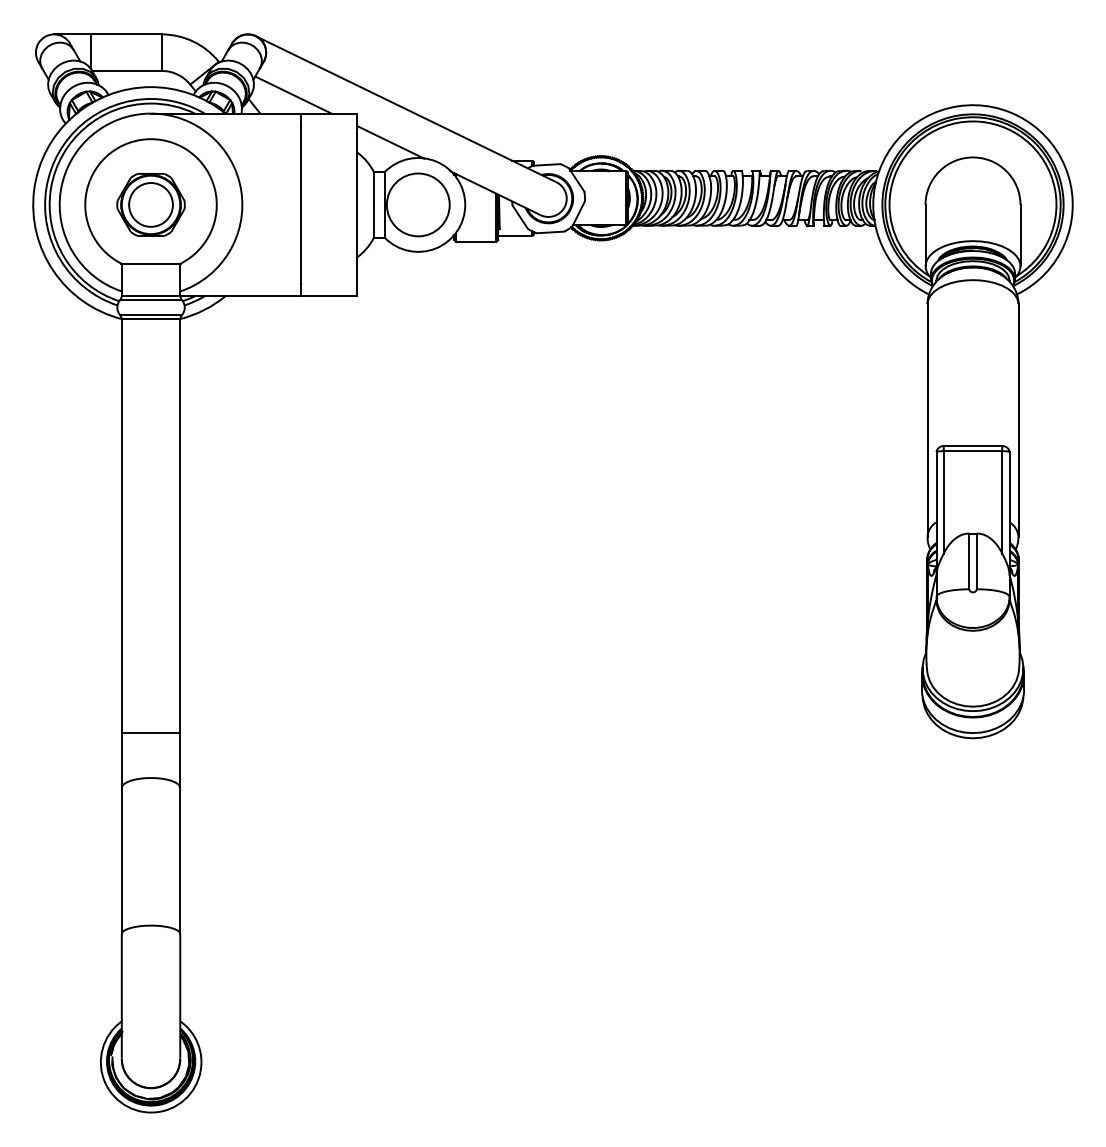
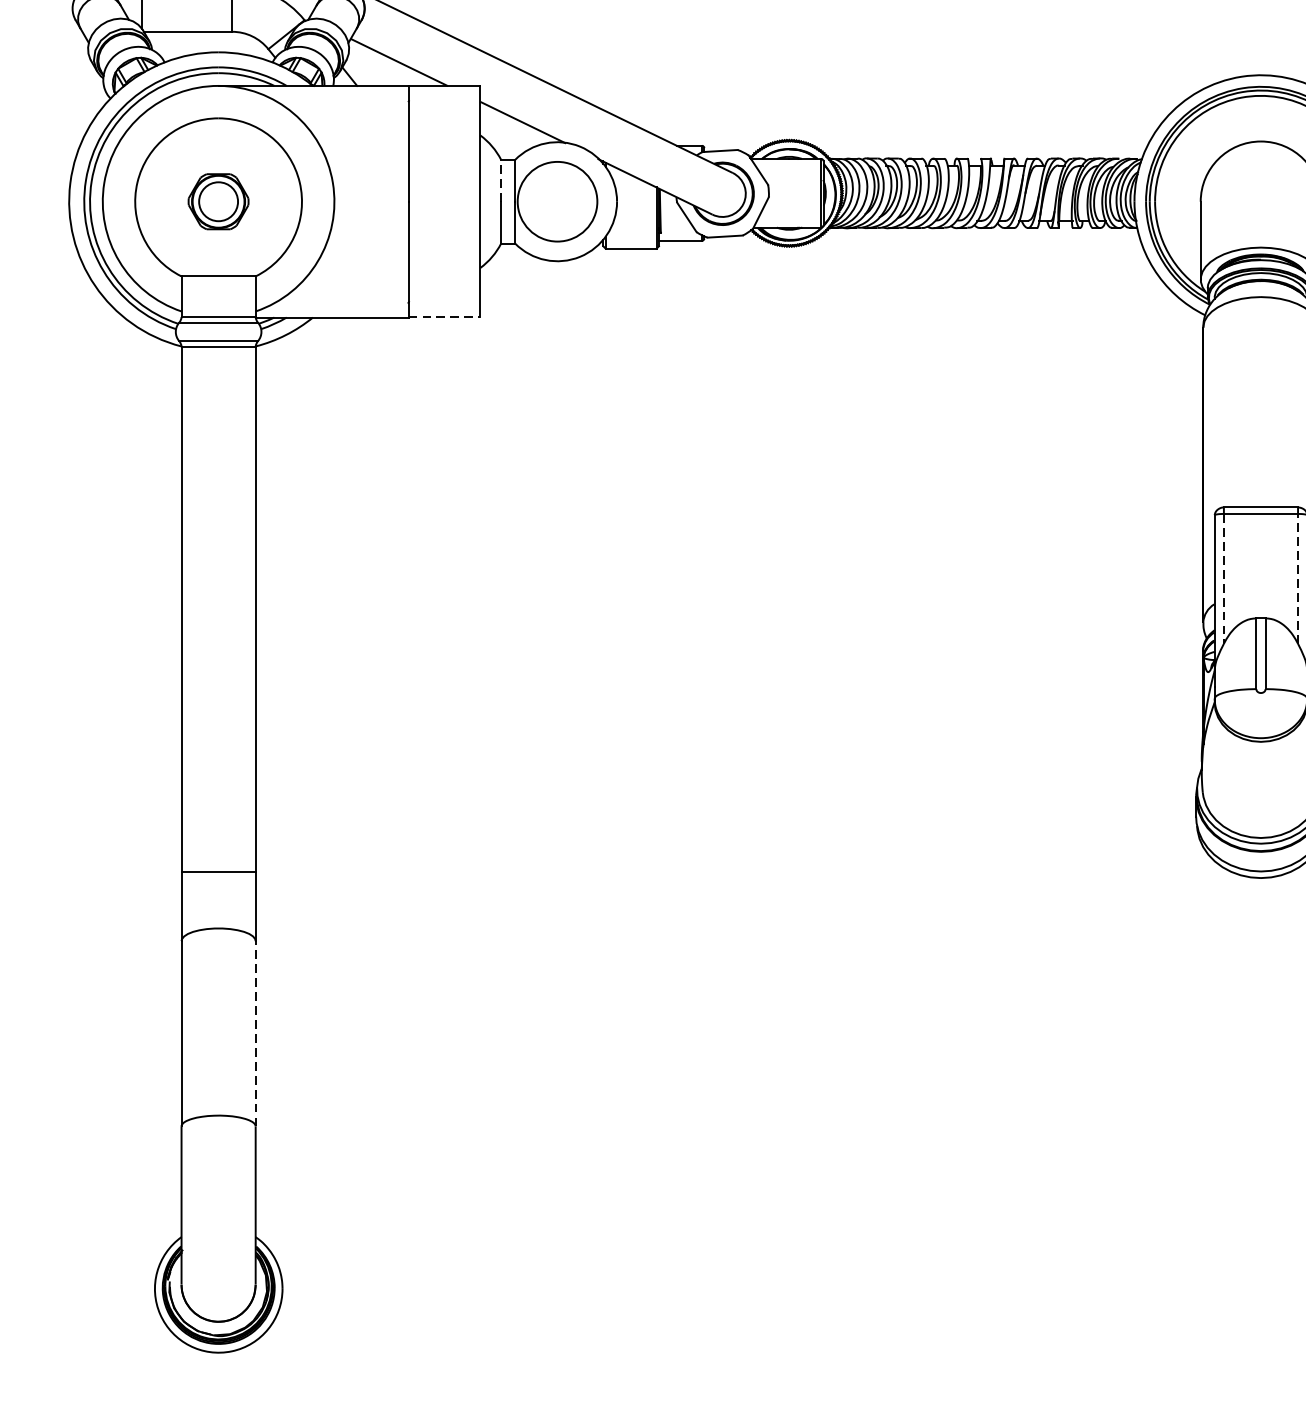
line: (373, 187) -> (500, 179), solid -> dashed
part: (150, 204) -> (217, 201), size x0.7
line: (329, 296) -> (444, 317), solid -> dashed
line: (1002, 501) -> (1298, 577), solid -> dashed
line: (943, 502) -> (1223, 579), solid -> dashed
line: (180, 860) -> (255, 1033), solid -> dashed

